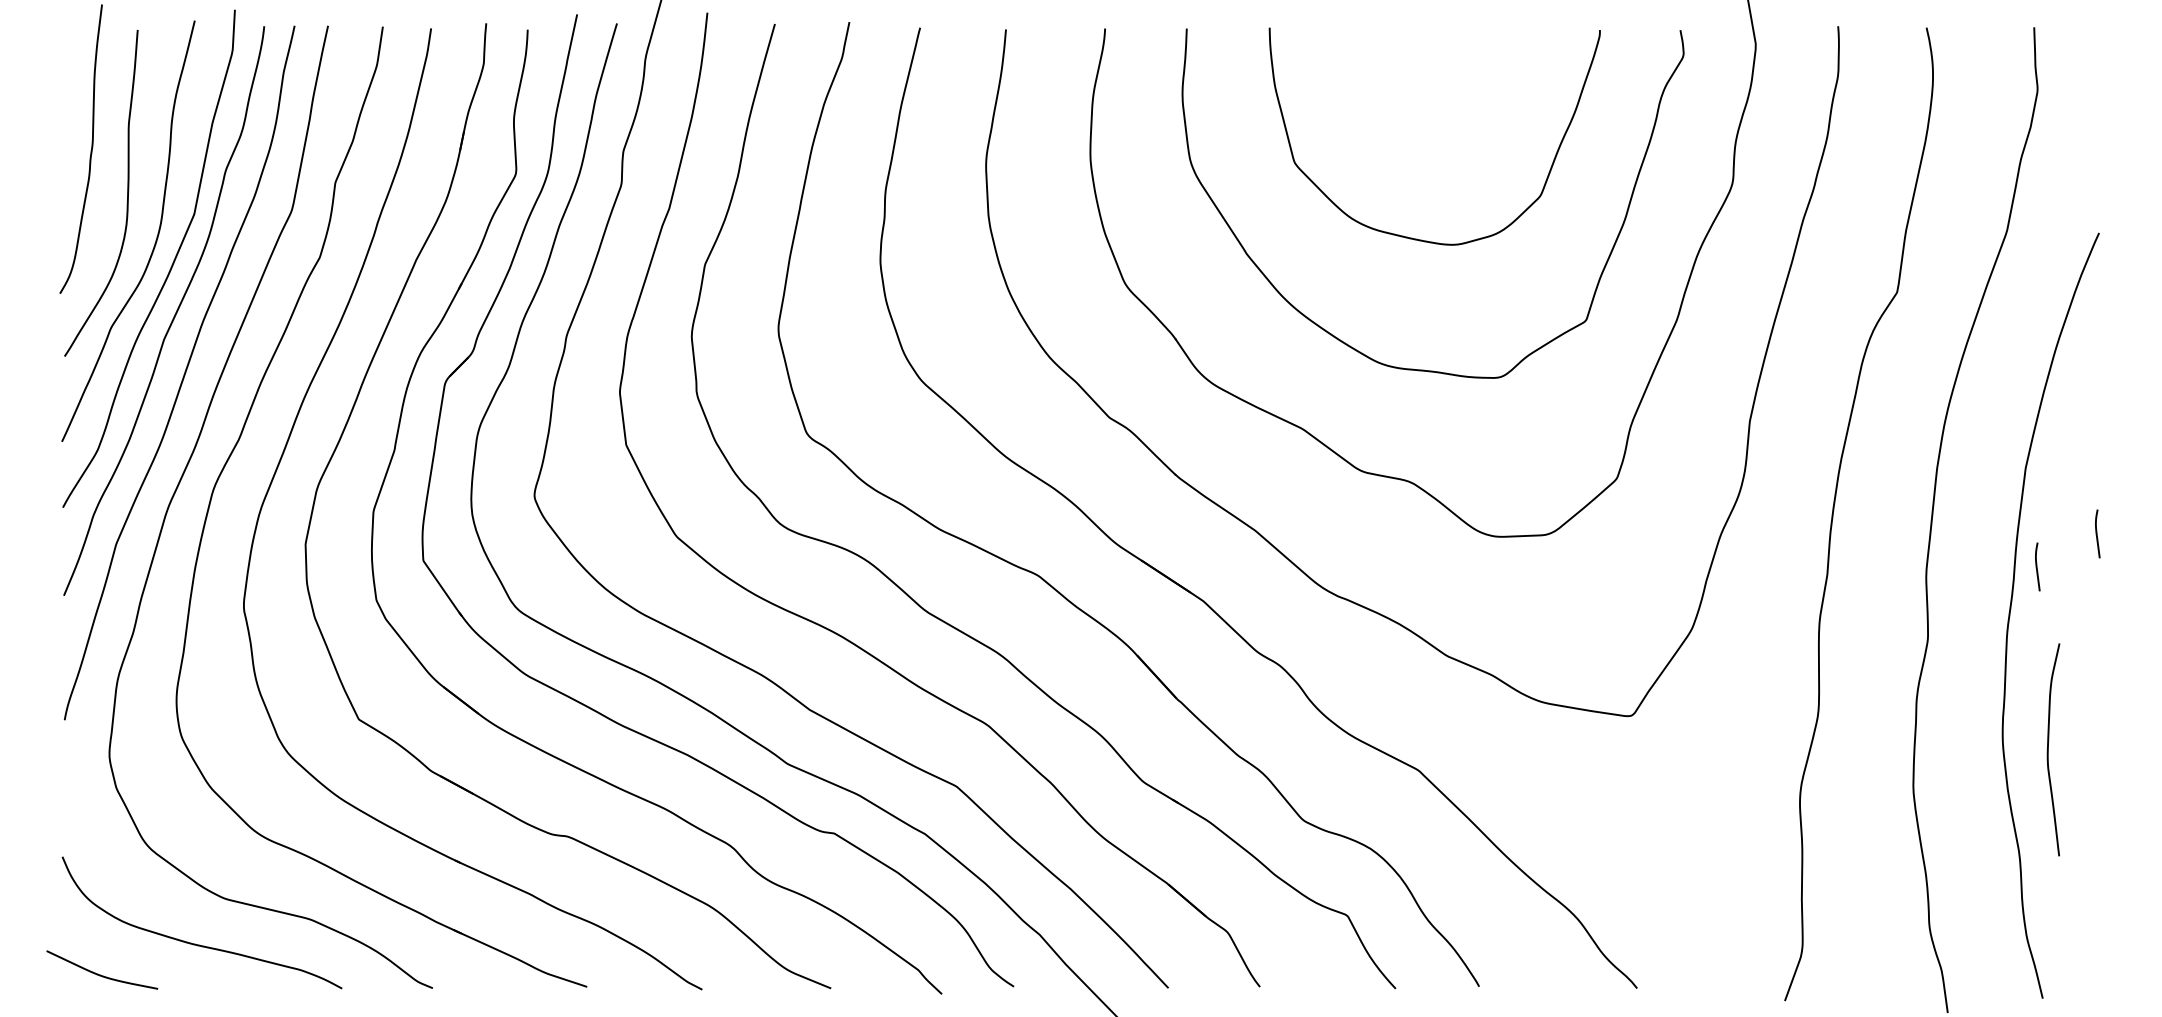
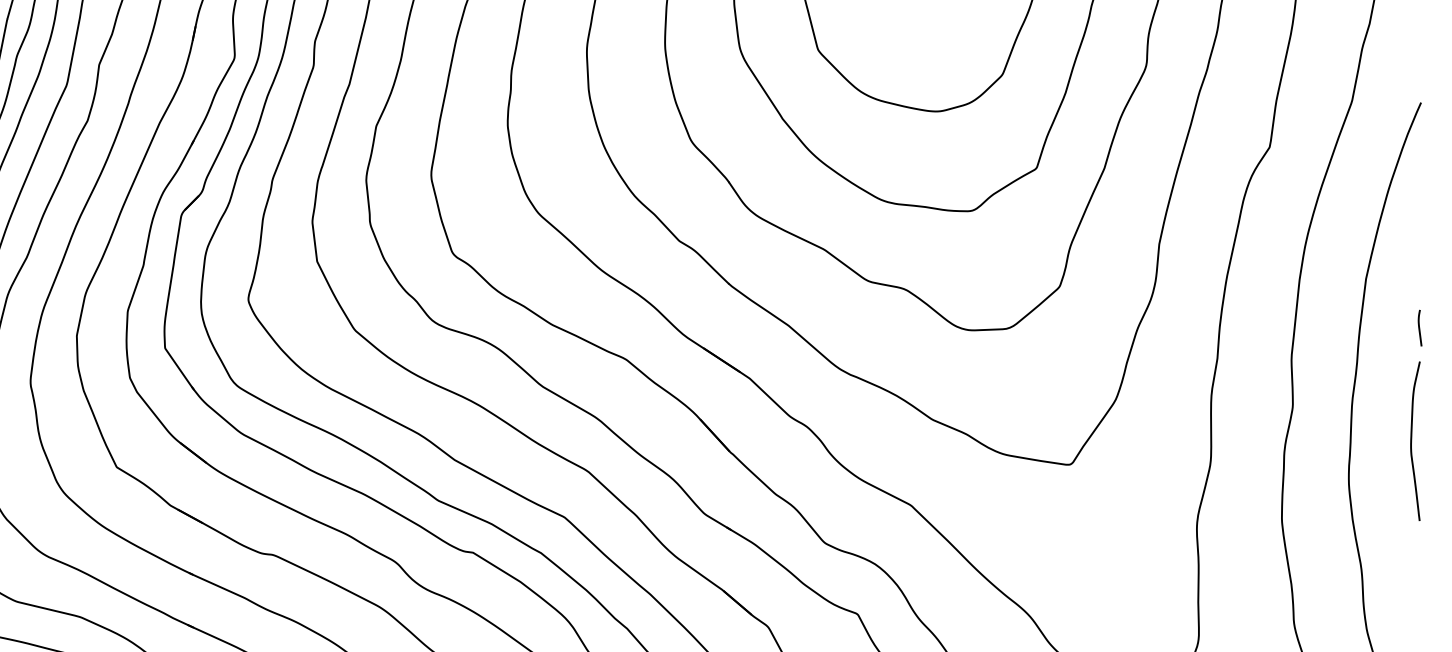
curve: (2037, 566) -> (1374, 352), removed
curve: (2048, 749) -> (1411, 441), moved

